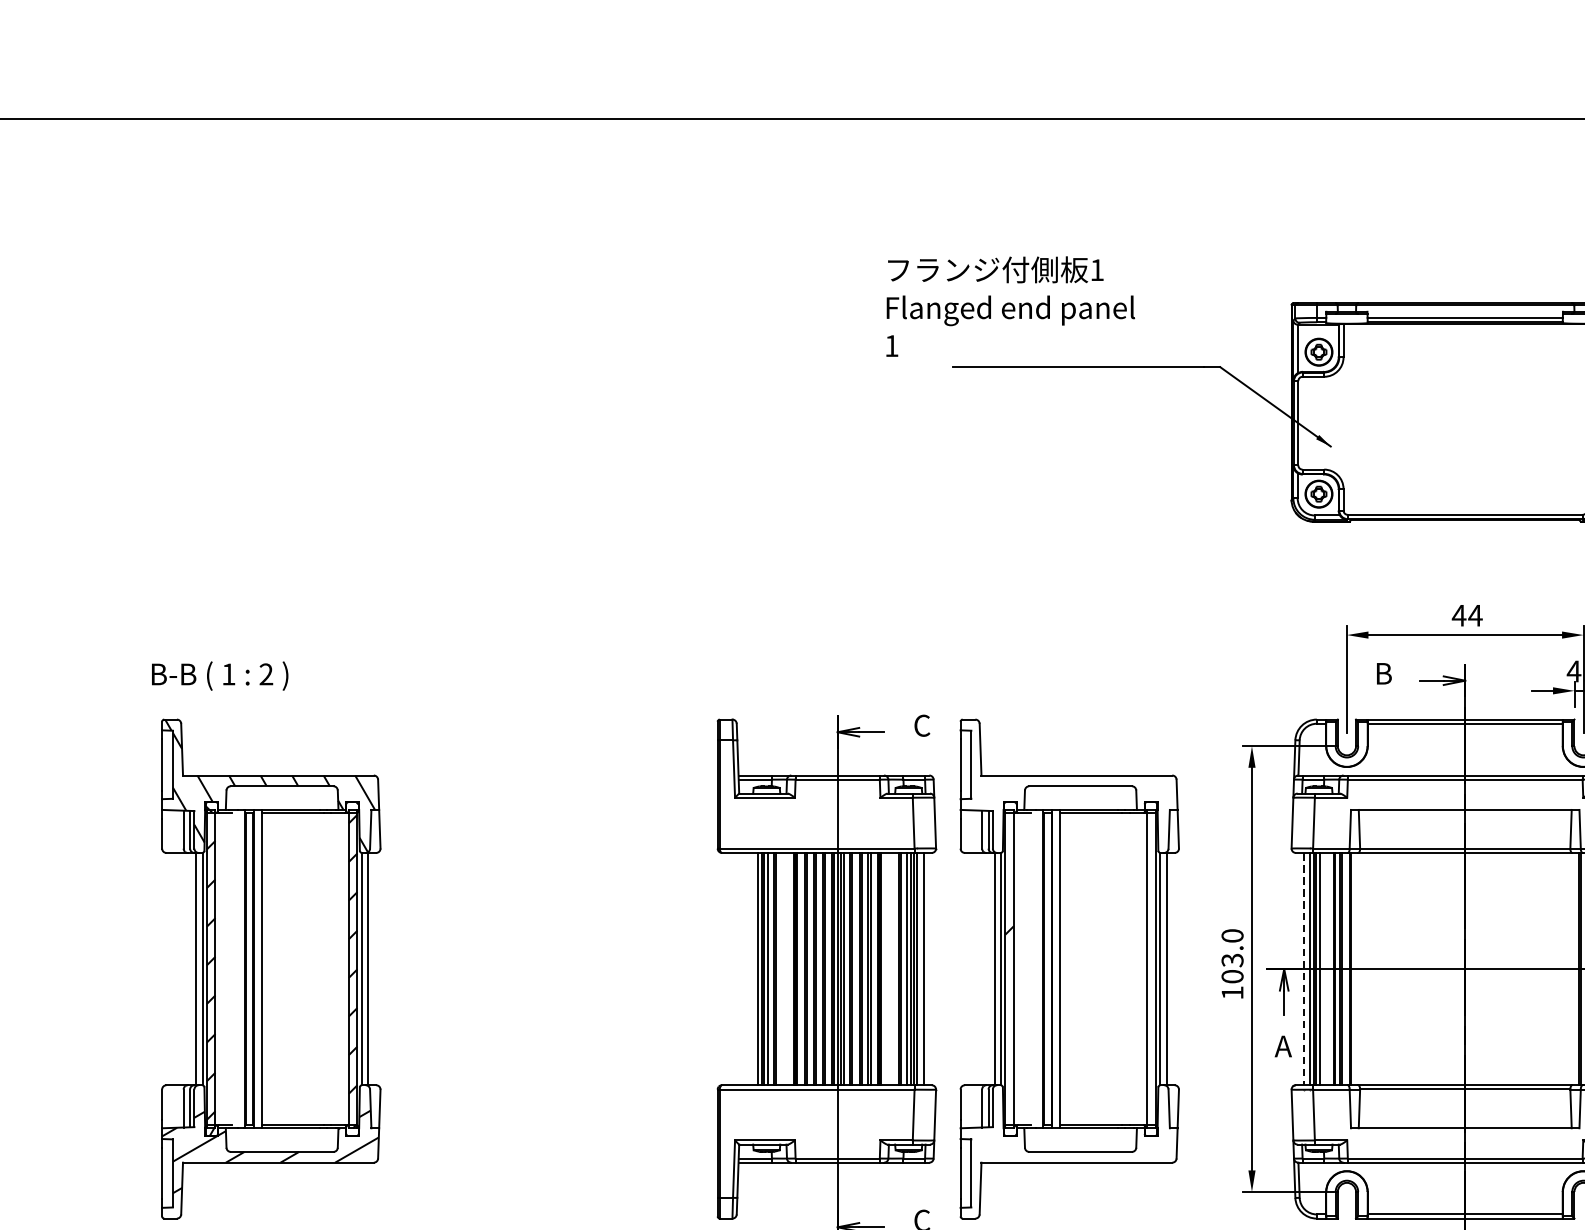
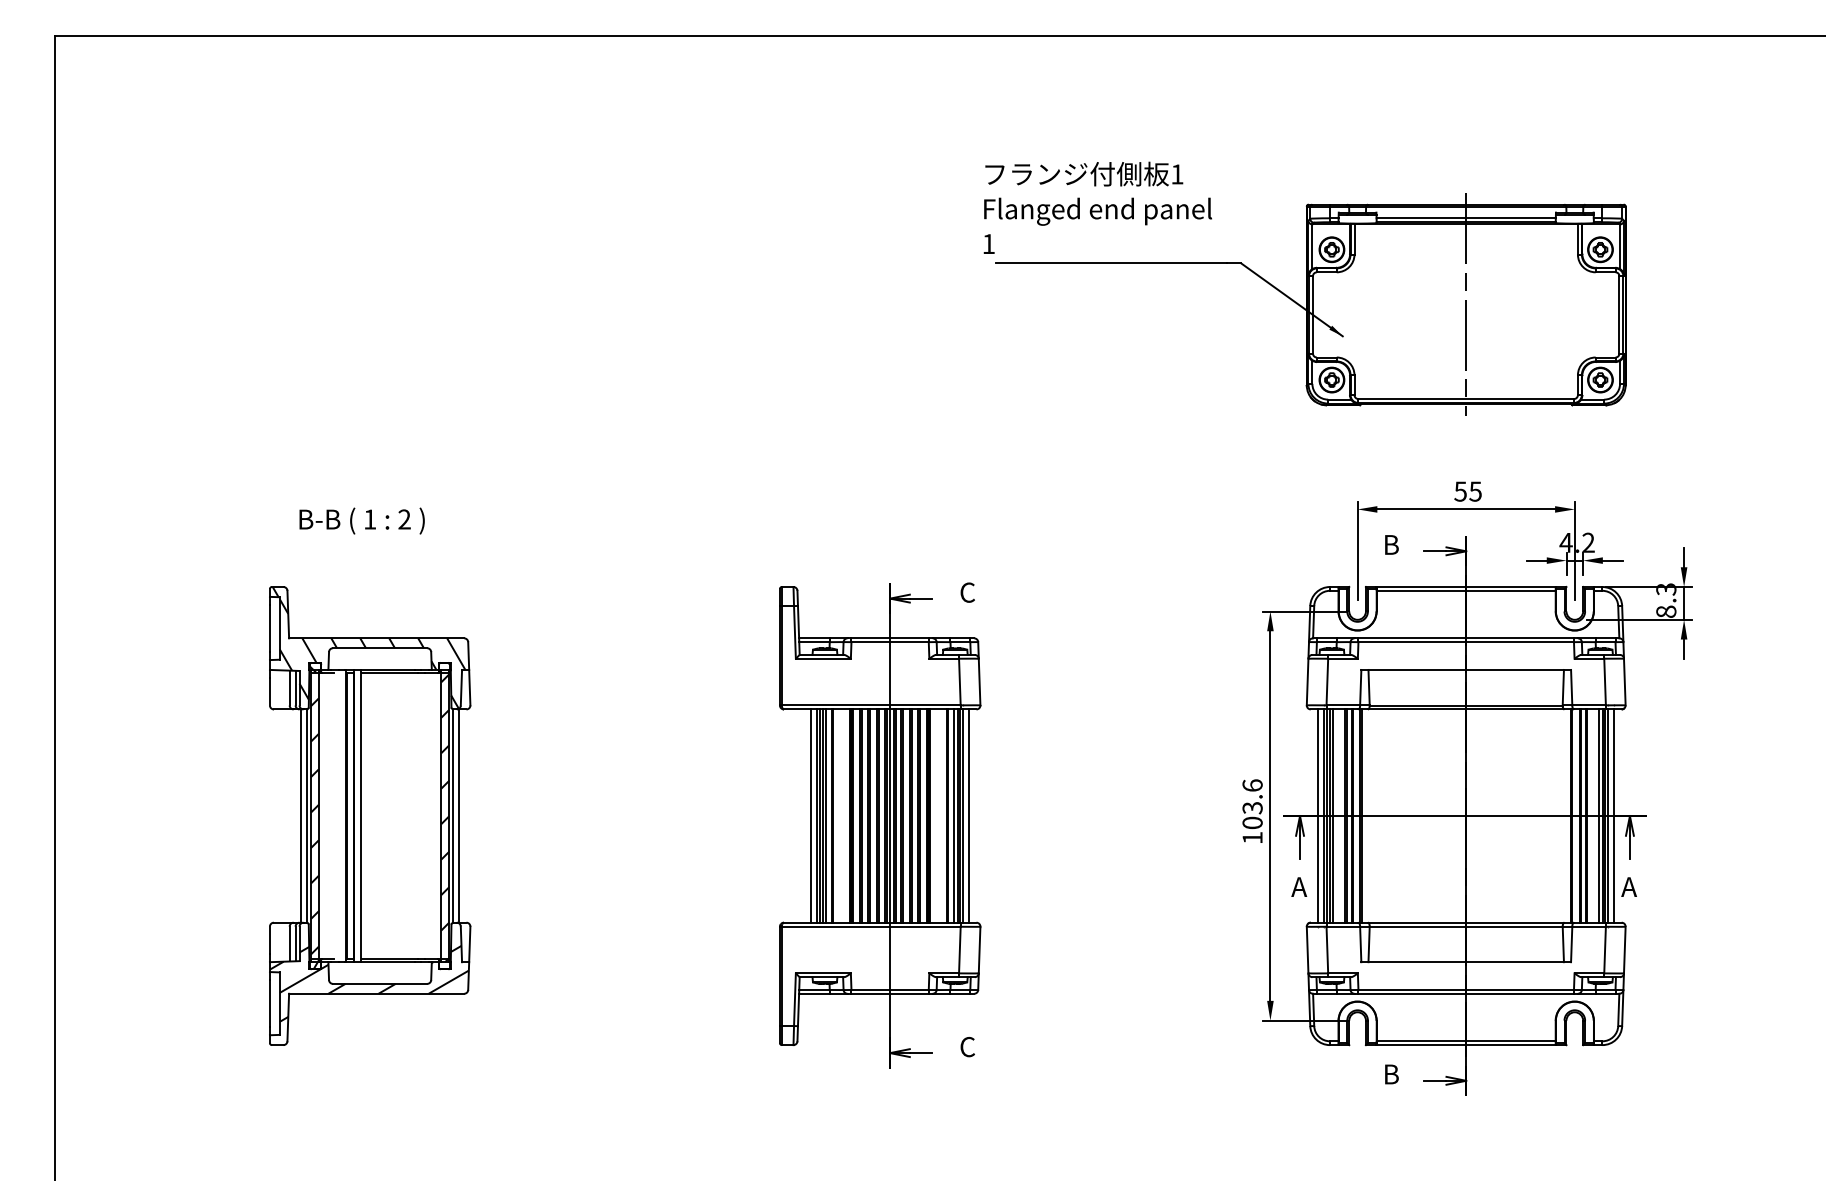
text: (1010, 306) -> (1097, 207), moved
line: (1465, 410) -> (1466, 303), added
text: (1466, 615) -> (1467, 491), 44 -> 55
text: (219, 675) -> (361, 520), moved
text: (1232, 935) -> (1252, 785), 103.0 -> 103.6
line: (752, 968) -> (811, 815), added
part: (1070, 968) -> (1103, 815), removed
line: (1304, 969) -> (1318, 816), dashed -> solid

